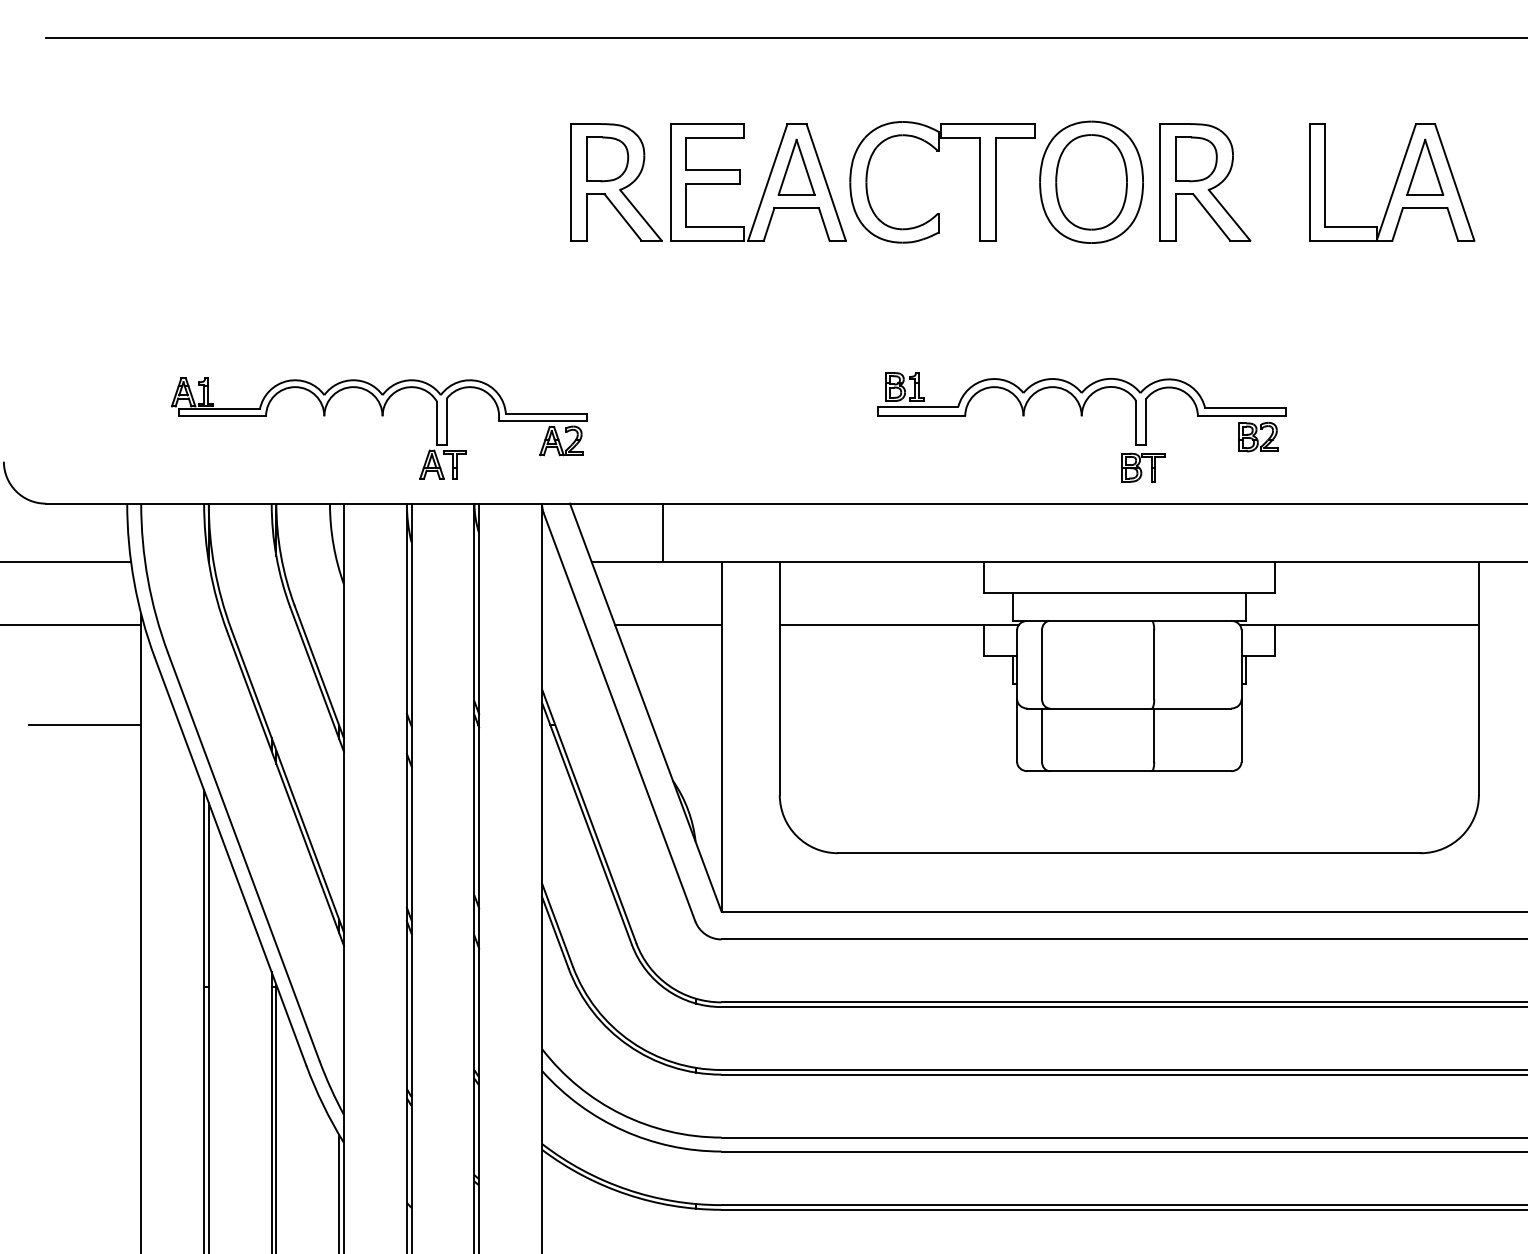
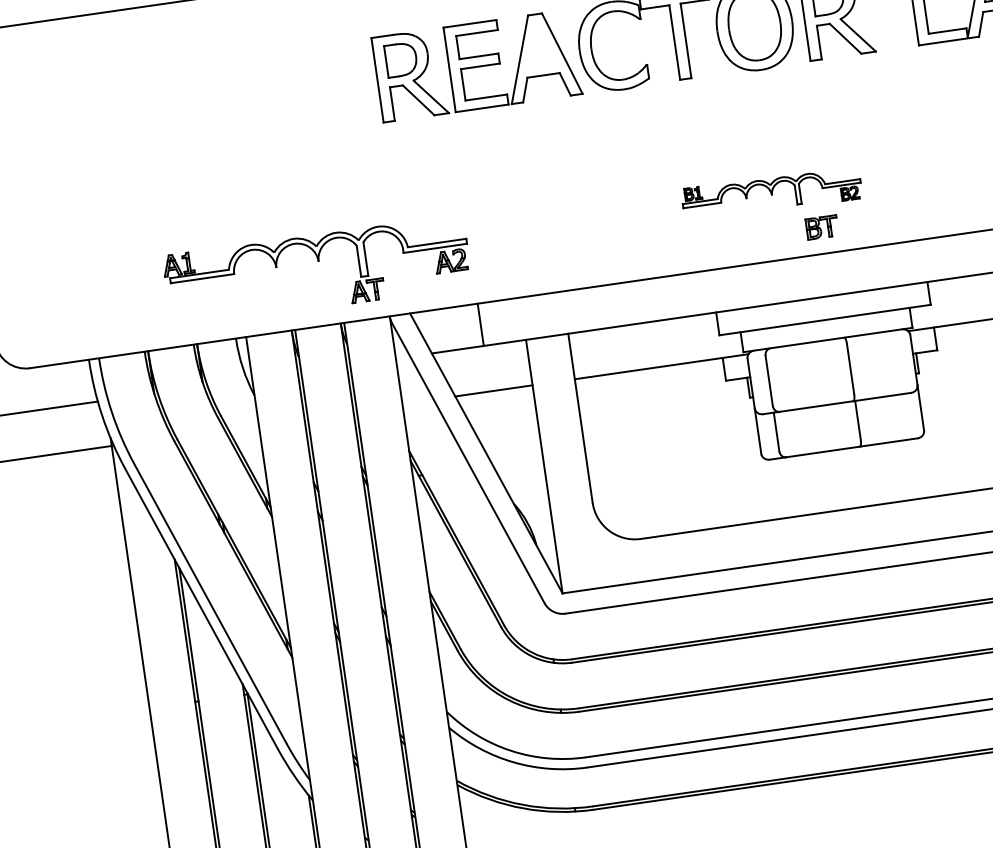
part: (796, 166) -> (539, 45), removed
part: (1081, 412) -> (771, 193), size x0.6
part: (381, 416) -> (317, 262), moved
line: (85, 724) -> (81, 524), removed

